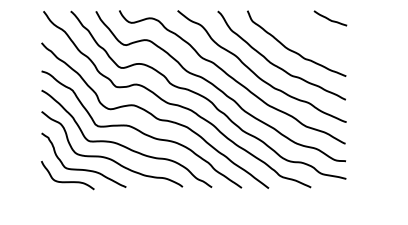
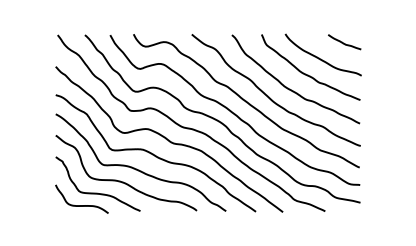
curve: (307, 34) -> (321, 58), added

